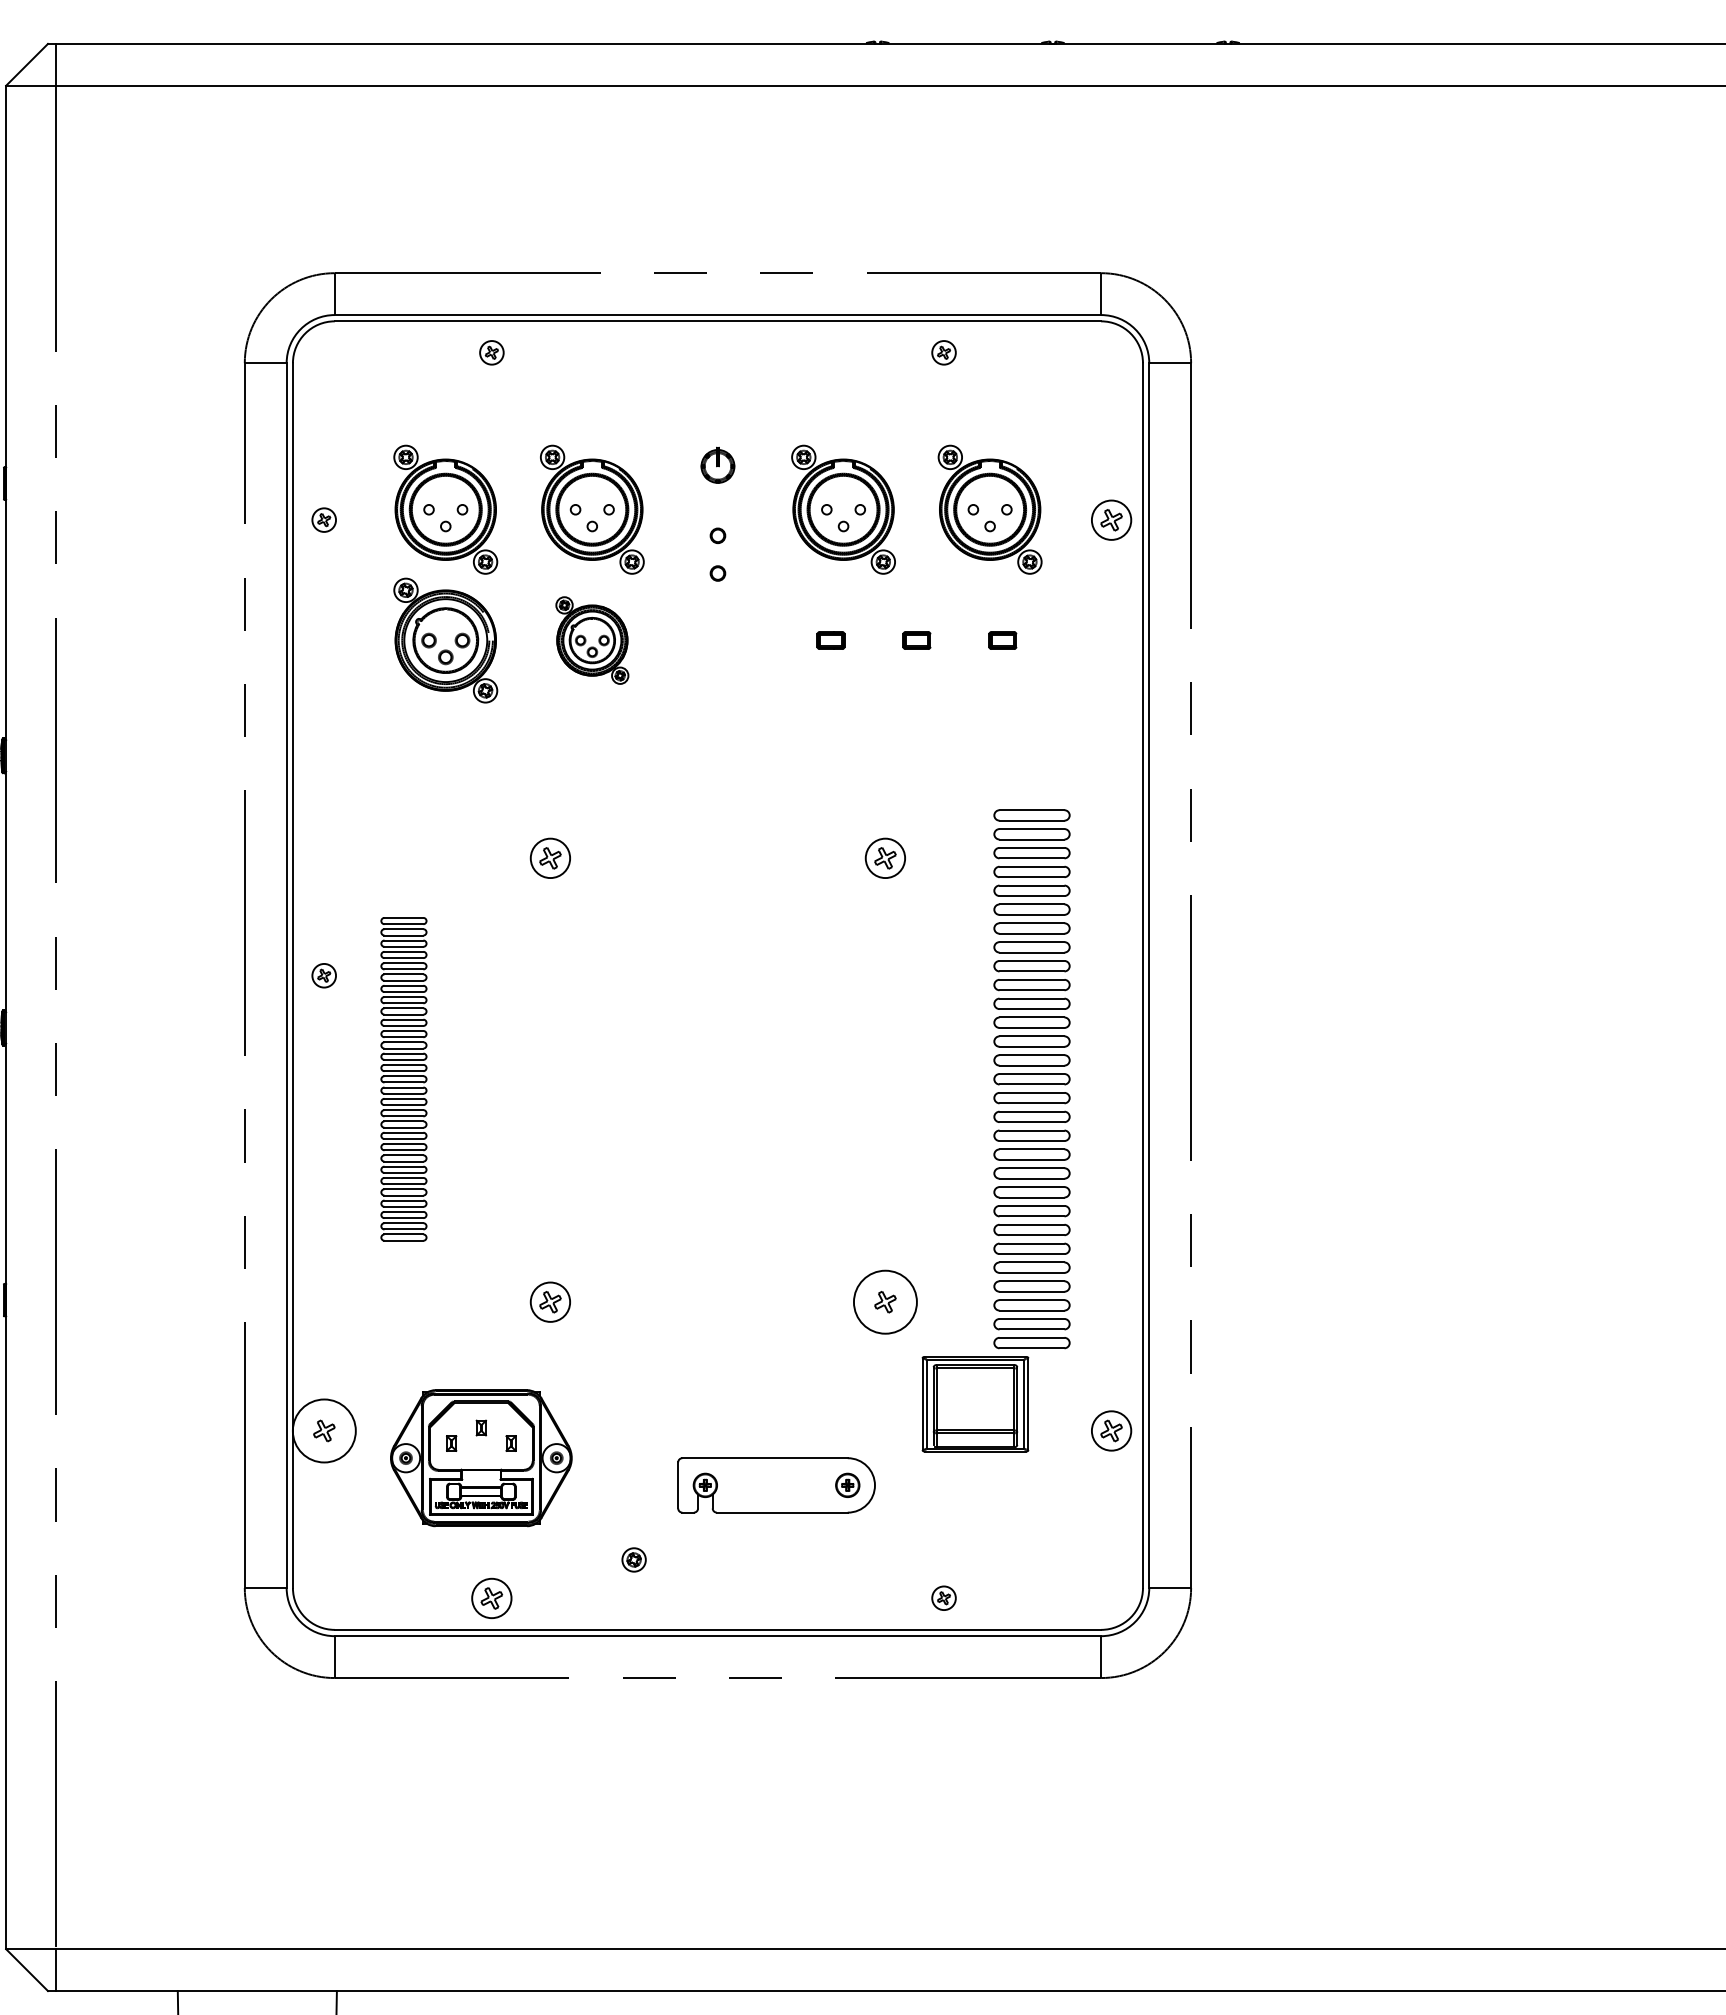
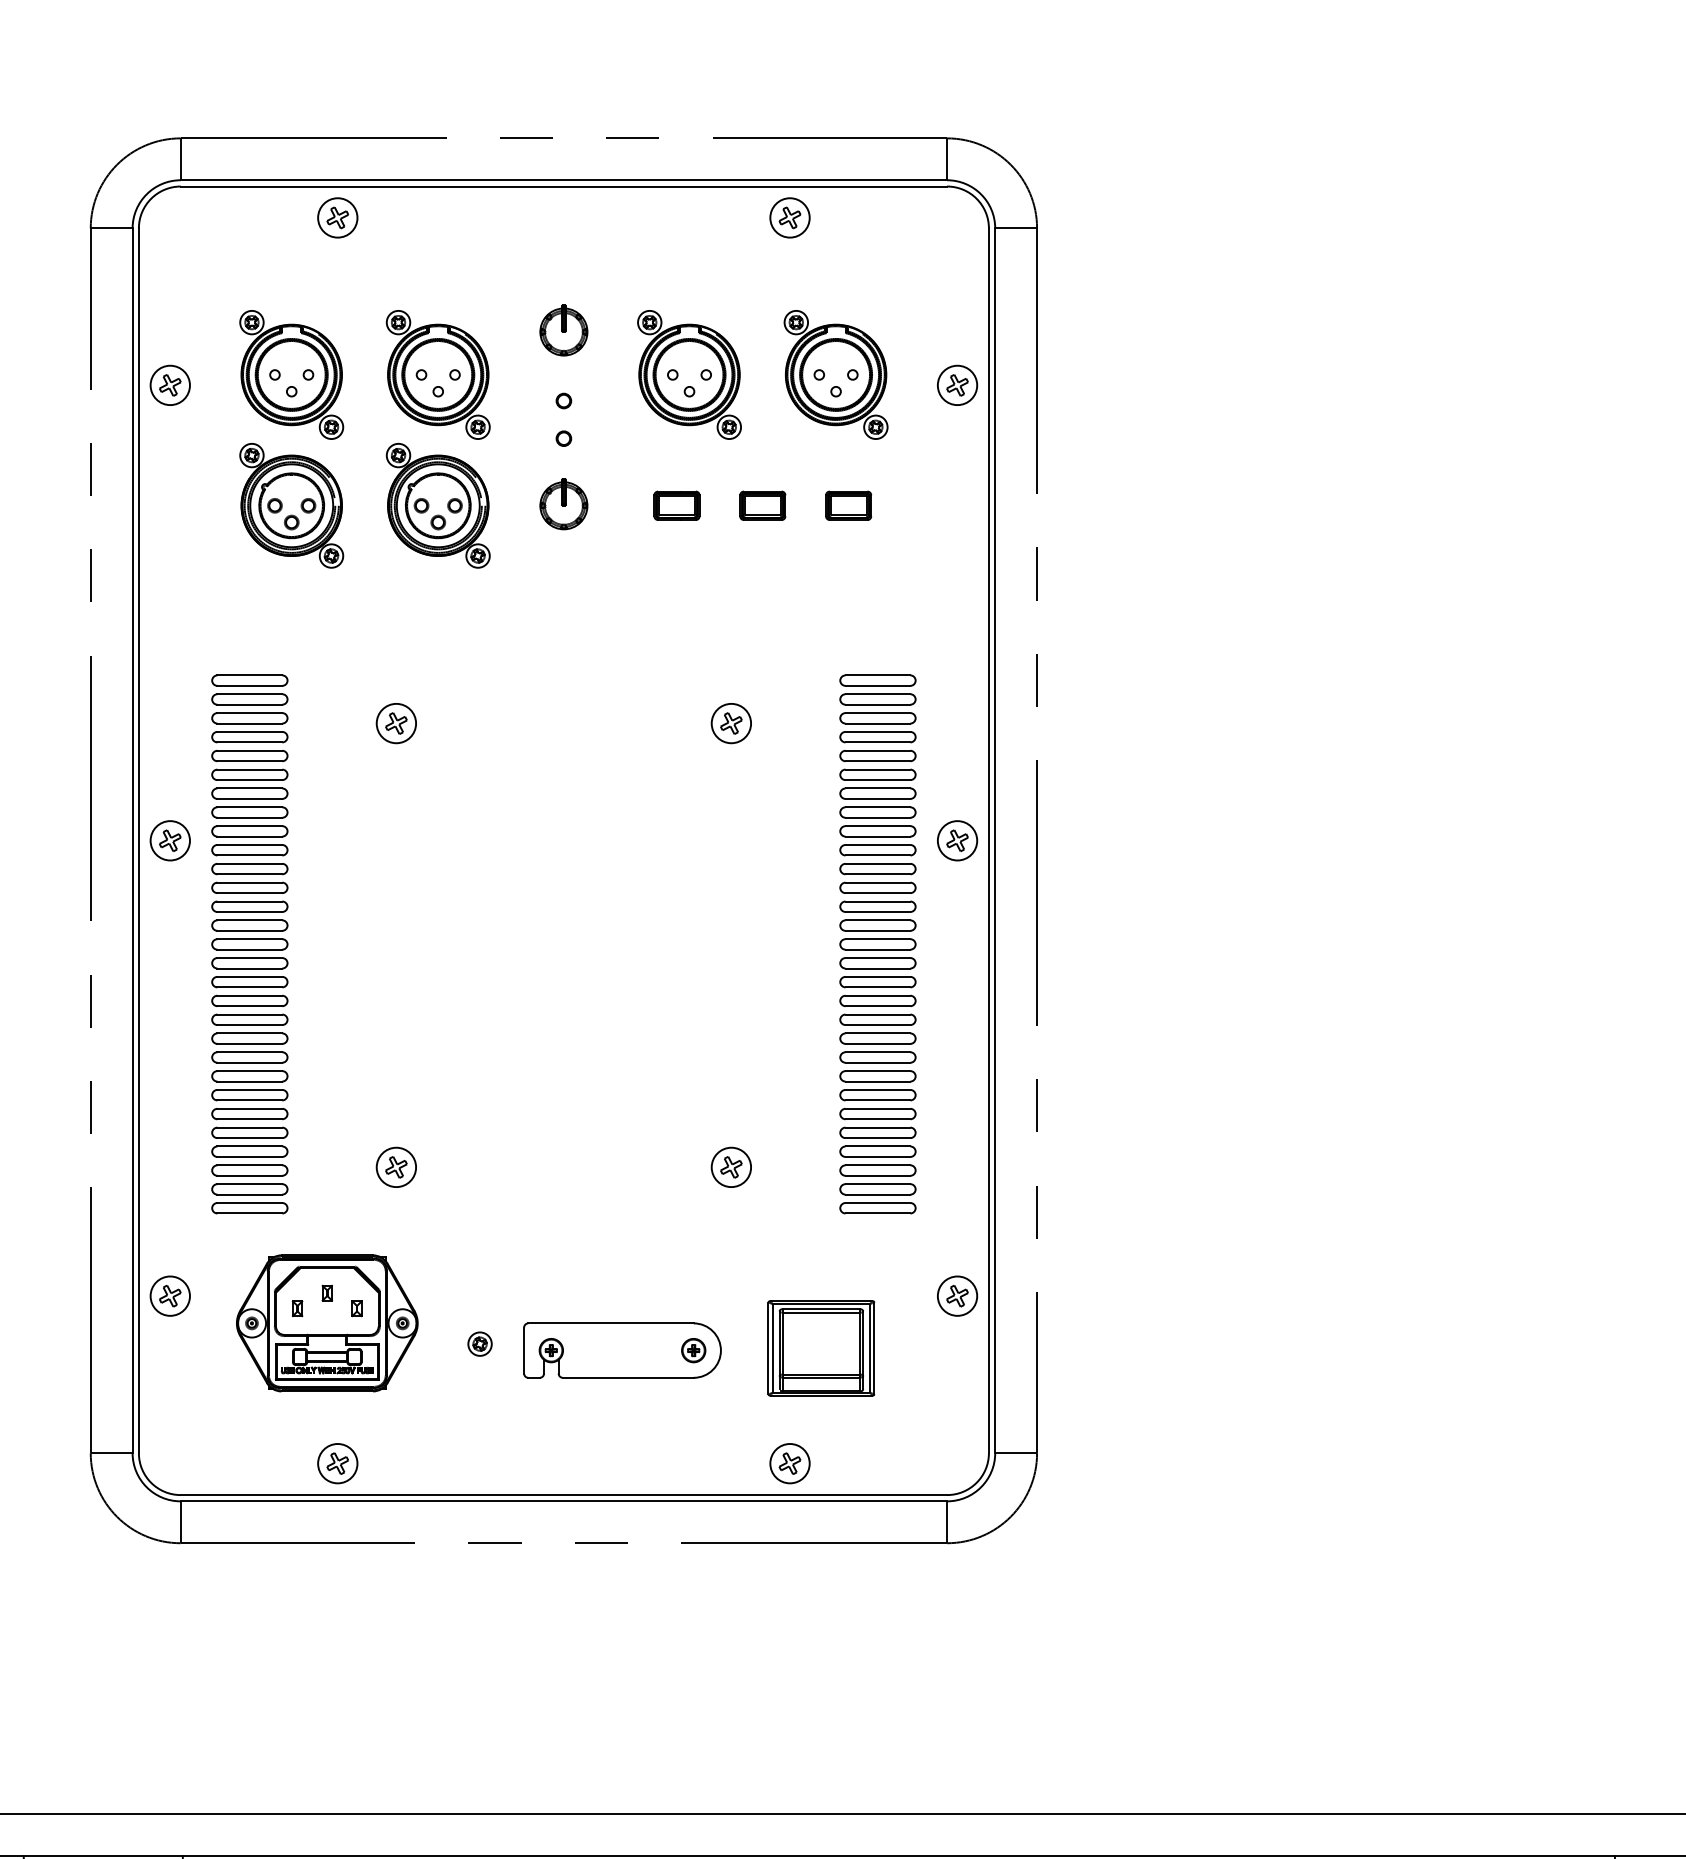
part: (491, 352) -> (337, 217), size x1.67
part: (943, 352) -> (789, 217), size x1.67
part: (717, 465) -> (563, 330), size x1.43
part: (323, 519) -> (169, 384), size x1.67
part: (717, 638) -> (563, 503), added
part: (592, 640) -> (438, 505), size x1.43
part: (830, 640) -> (676, 505), size x1.67
part: (916, 640) -> (762, 505), size x1.67
part: (1002, 640) -> (848, 505), size x1.67
part: (323, 975) -> (169, 840), size x1.67
part: (1111, 975) -> (957, 840), added
part: (403, 1079) -> (249, 944), size x1.67
circle: (885, 1301) -> (731, 1166), size x0.62
part: (975, 1404) -> (821, 1348), moved
circle: (324, 1430) -> (170, 1295), size x0.62
part: (633, 1559) -> (479, 1343), moved
part: (943, 1597) -> (789, 1462), size x1.67

